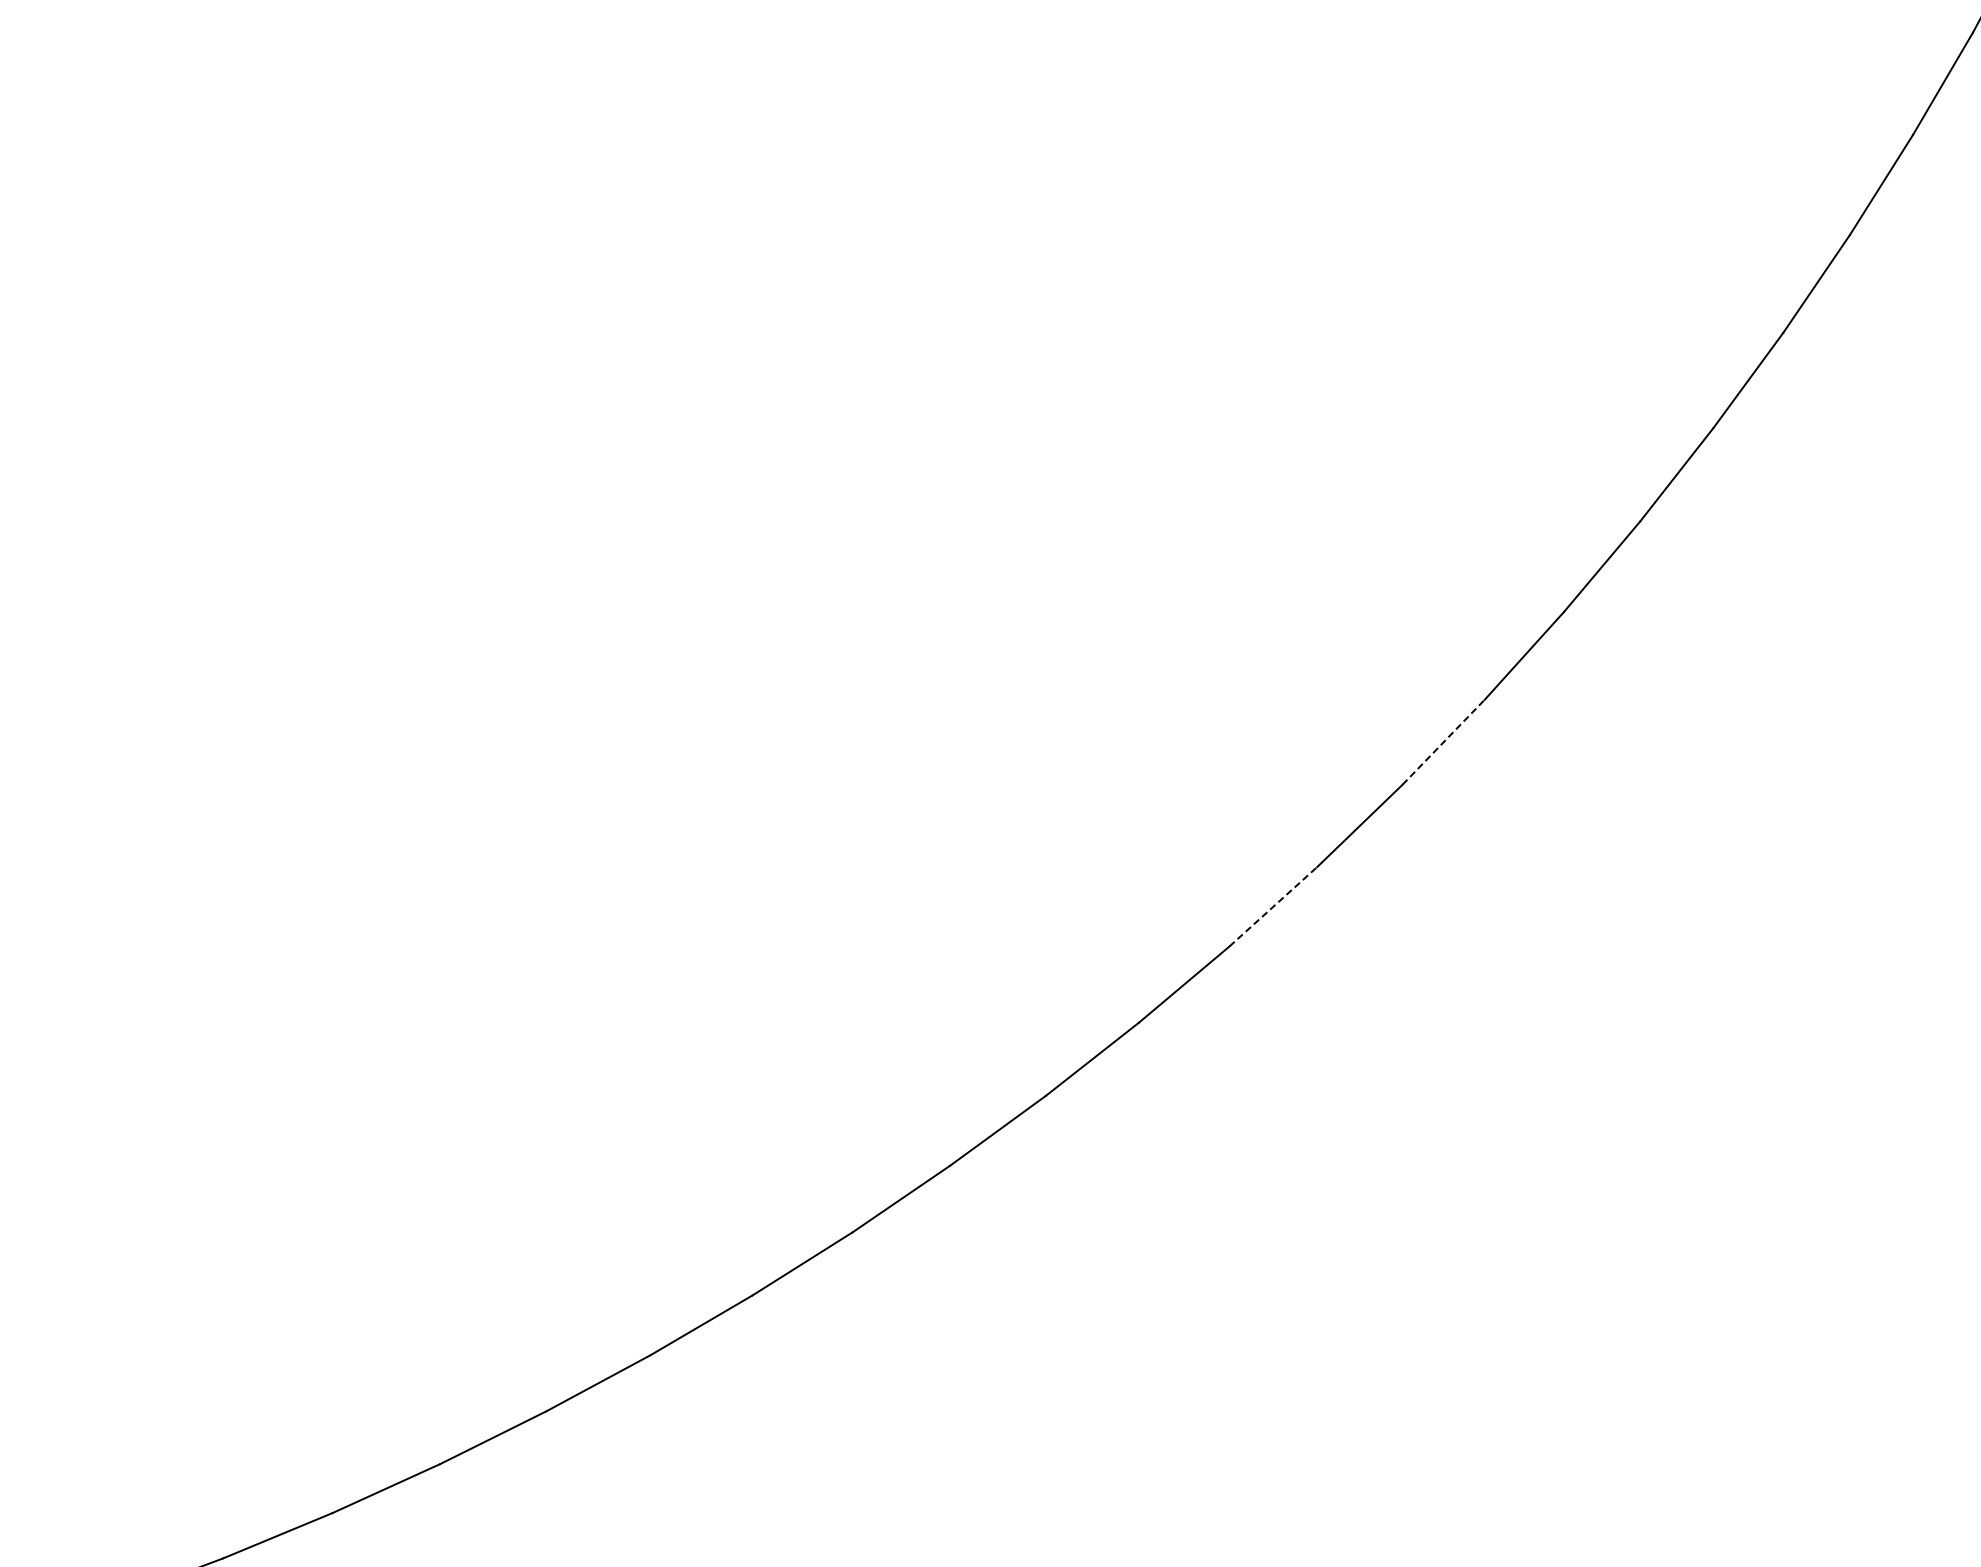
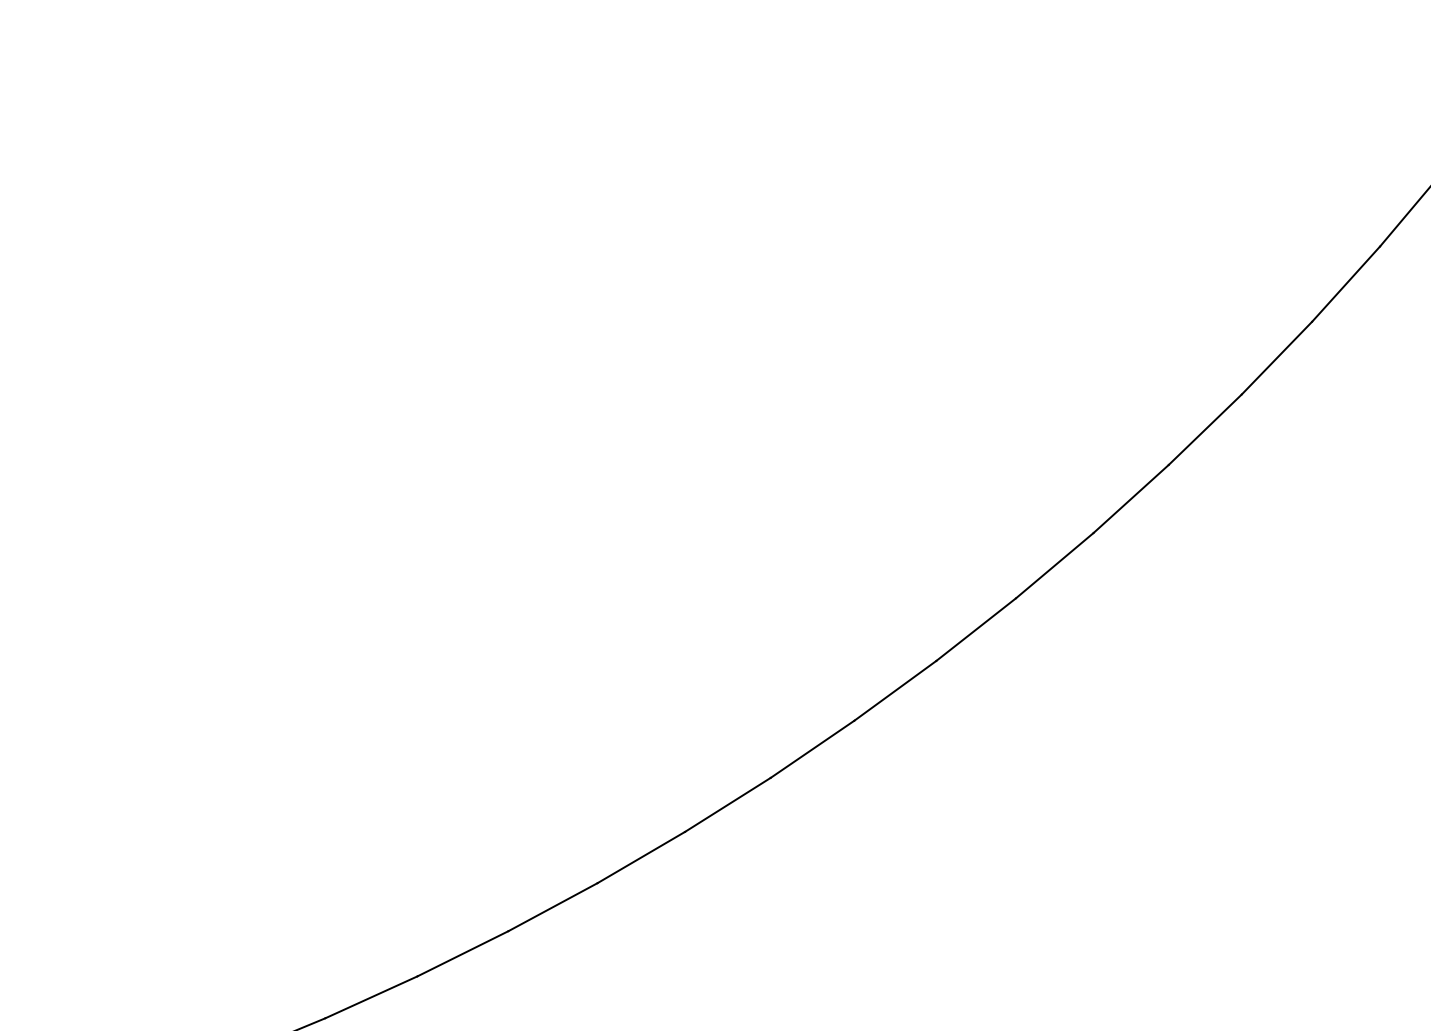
line: (1444, 741) -> (1277, 357), dashed -> solid
line: (1273, 906) -> (1131, 498), dashed -> solid

